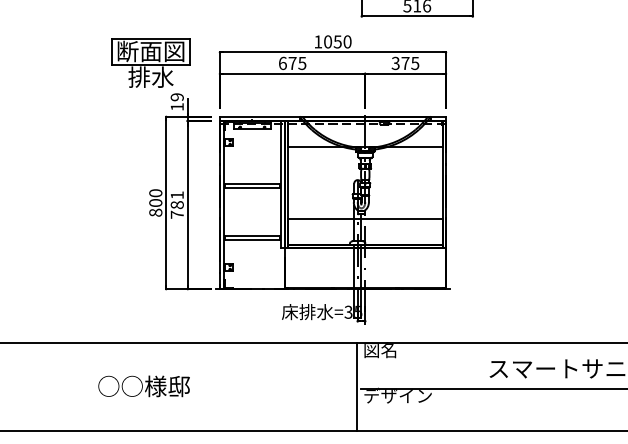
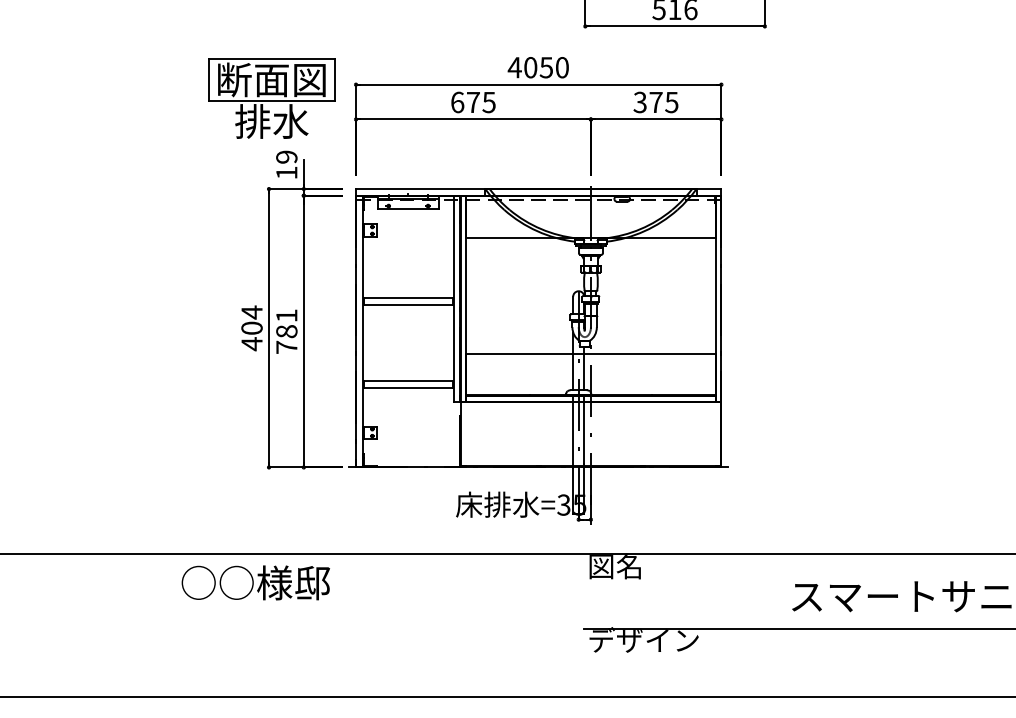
text: (317, 41) -> (513, 66), 1050 -> 4050
part: (150, 62) -> (270, 97), moved
text: (155, 203) -> (251, 329), 800 -> 404
text: (143, 386) -> (254, 583), moved
line: (357, 386) -> (578, 625), removed

